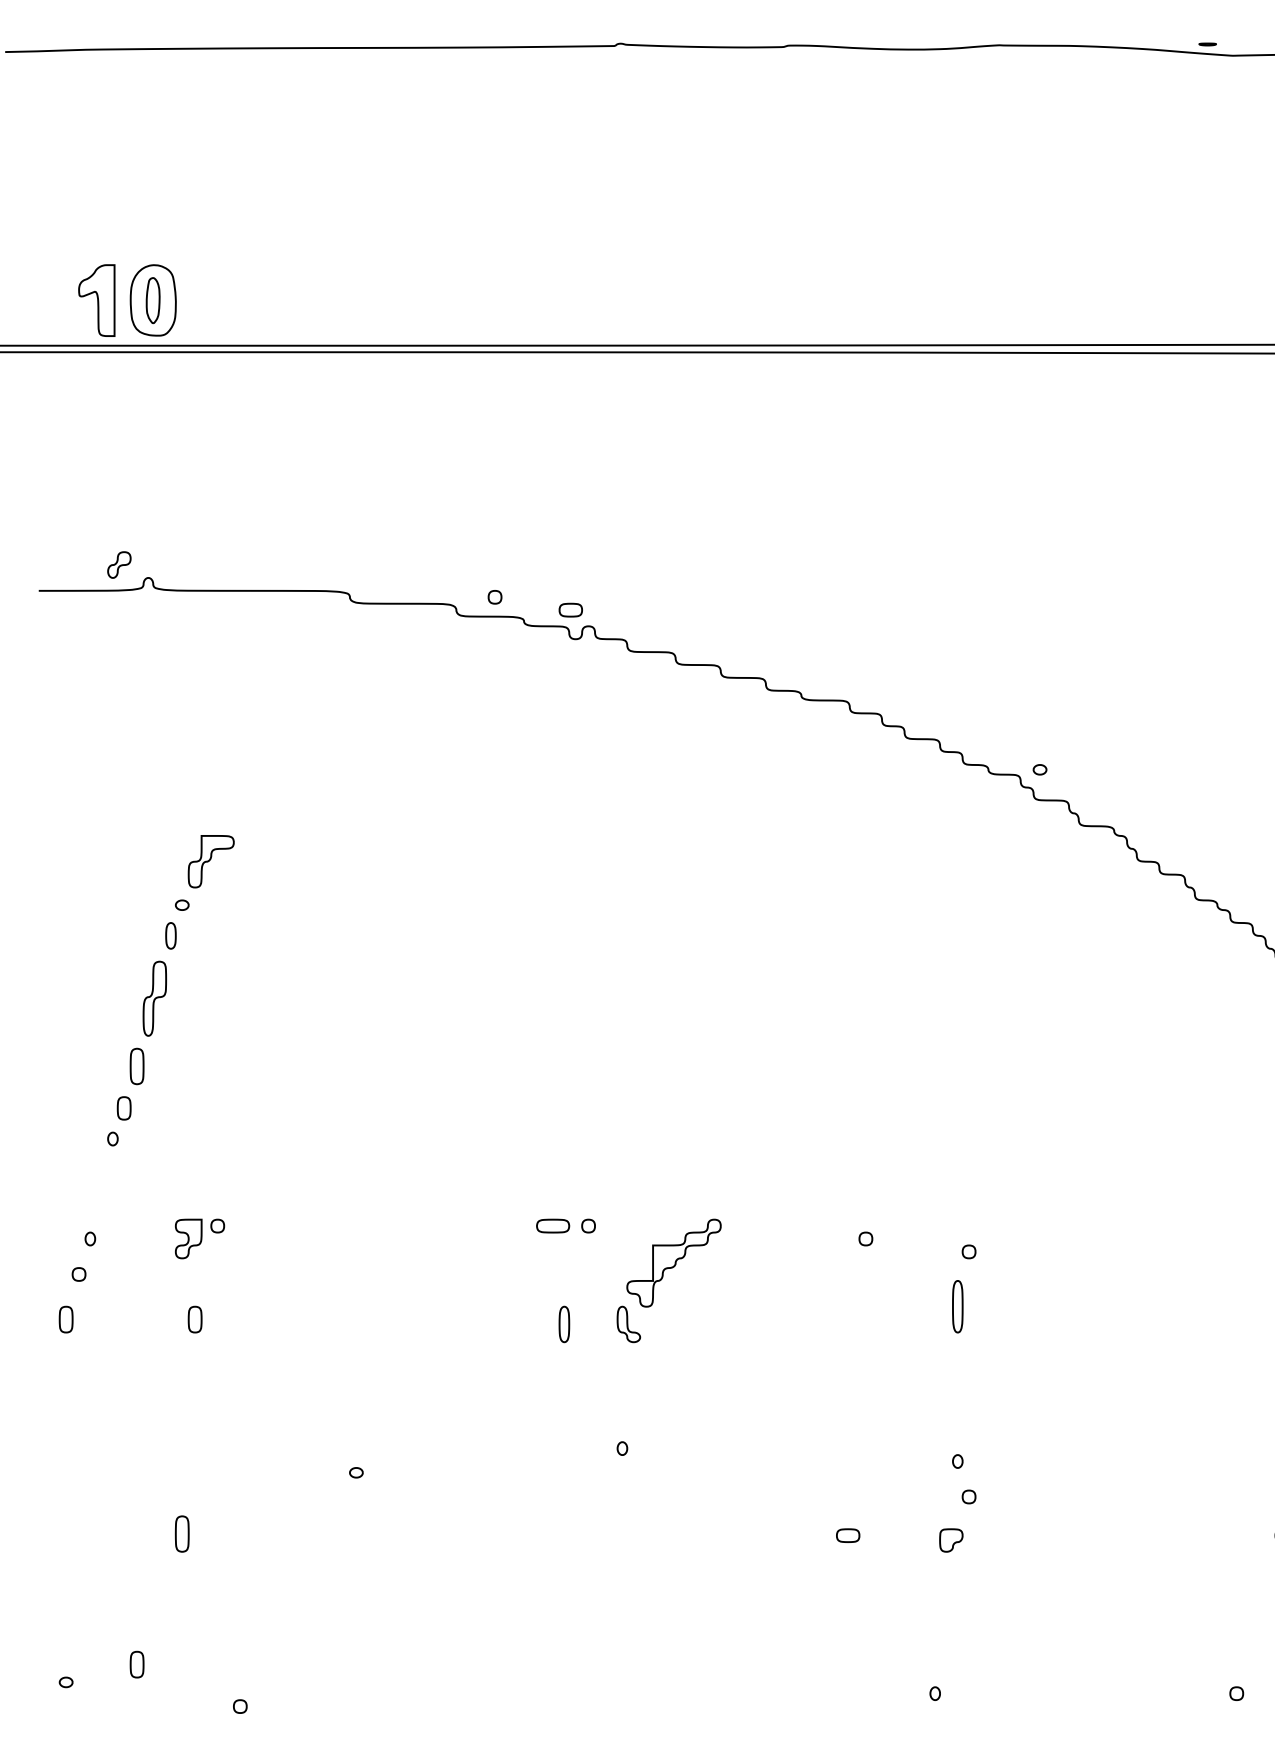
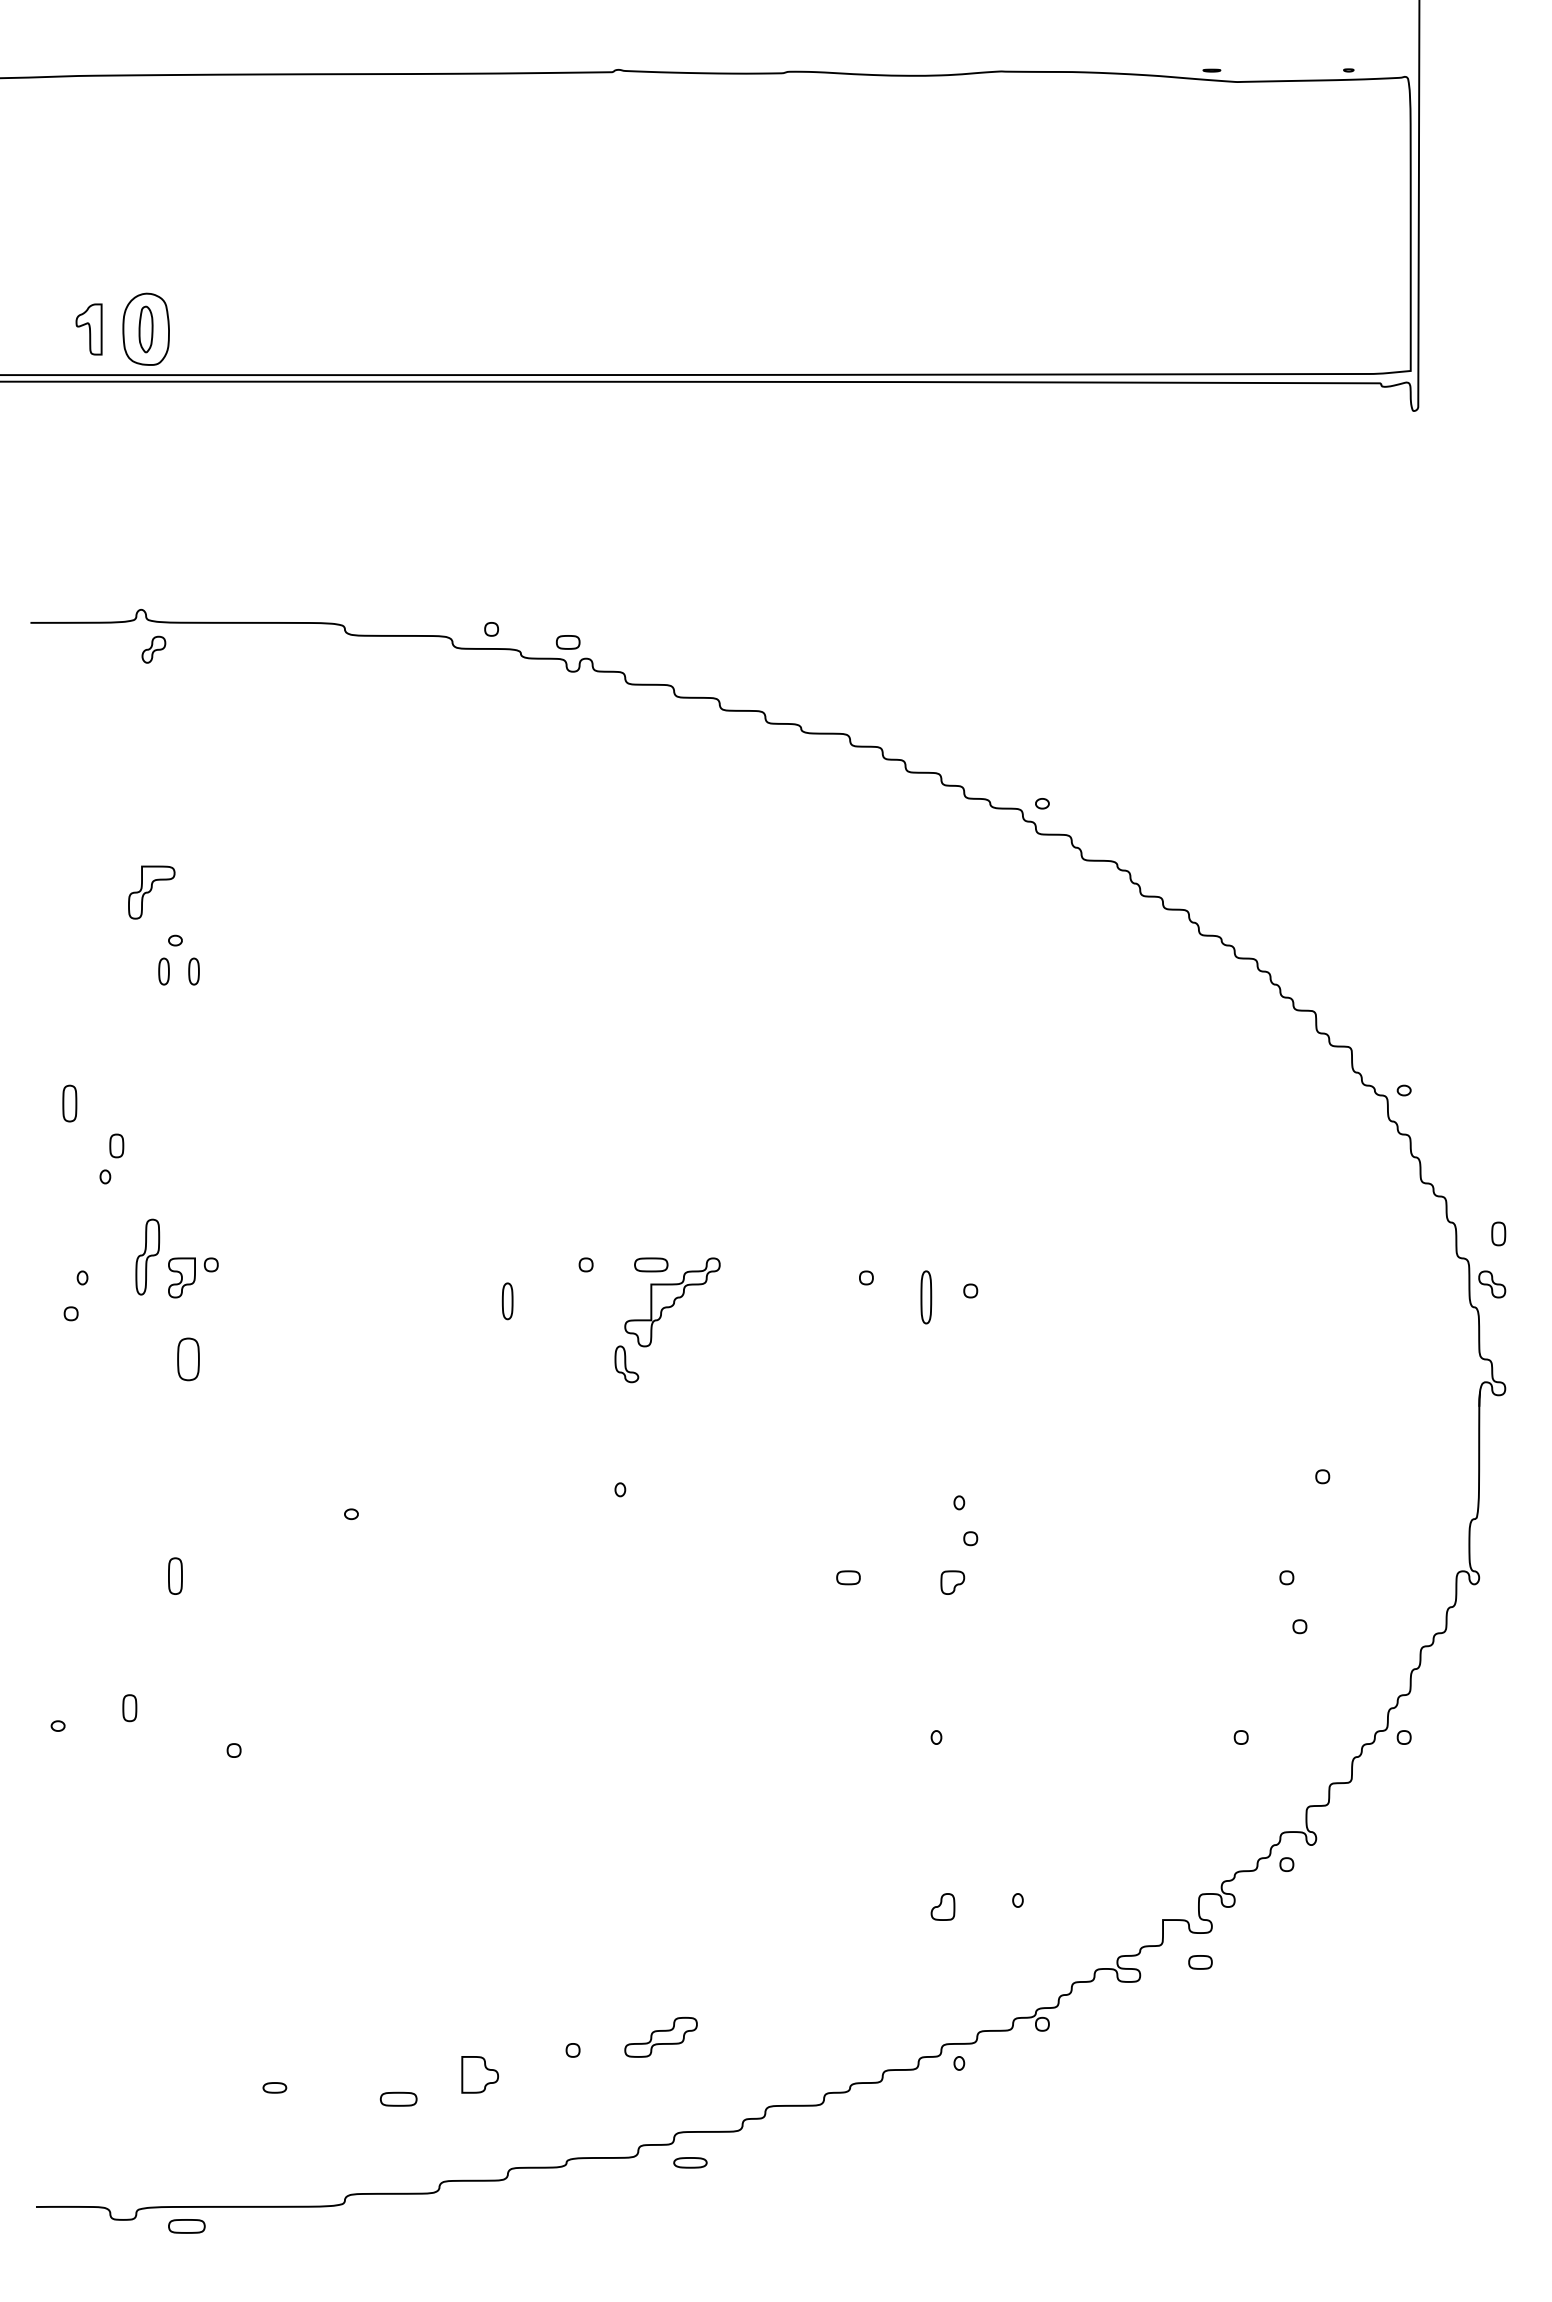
part: (96, 300) -> (88, 329), size x0.7
part: (118, 564) -> (153, 649), moved
part: (210, 861) -> (151, 892), moved
part: (200, 935) -> (193, 971), added
part: (154, 998) -> (147, 1256), moved
part: (136, 1066) -> (69, 1103), moved
part: (553, 1225) -> (651, 1264), moved
part: (957, 1306) -> (926, 1297), moved
part: (65, 1319) -> (57, 1359), removed
part: (195, 1319) -> (188, 1359), size x1.6
part: (564, 1324) -> (507, 1301), moved

